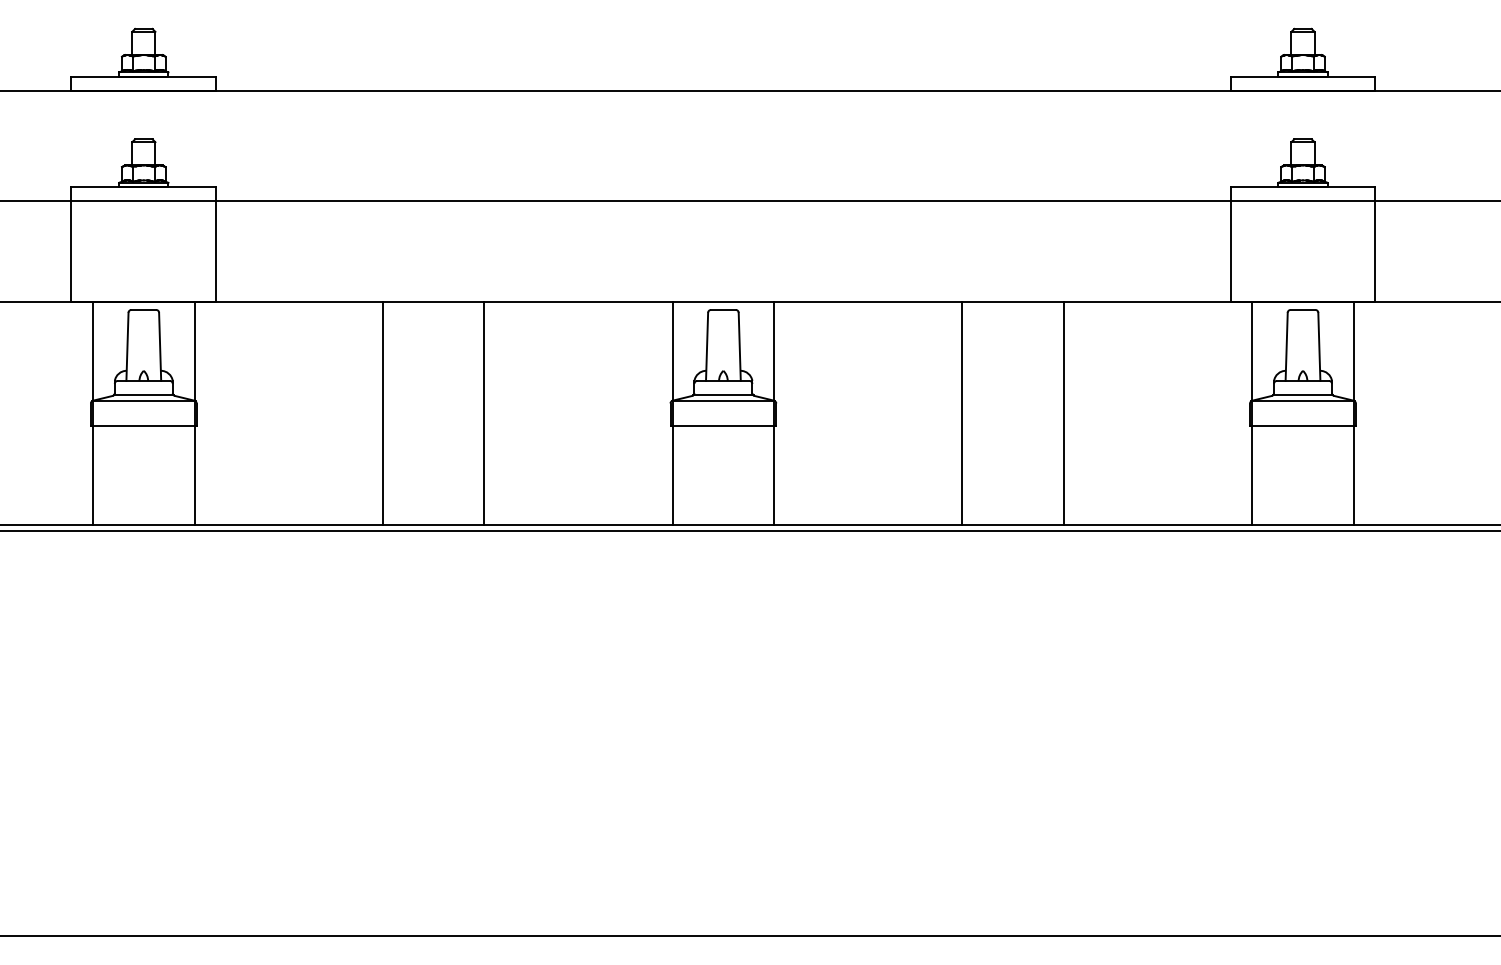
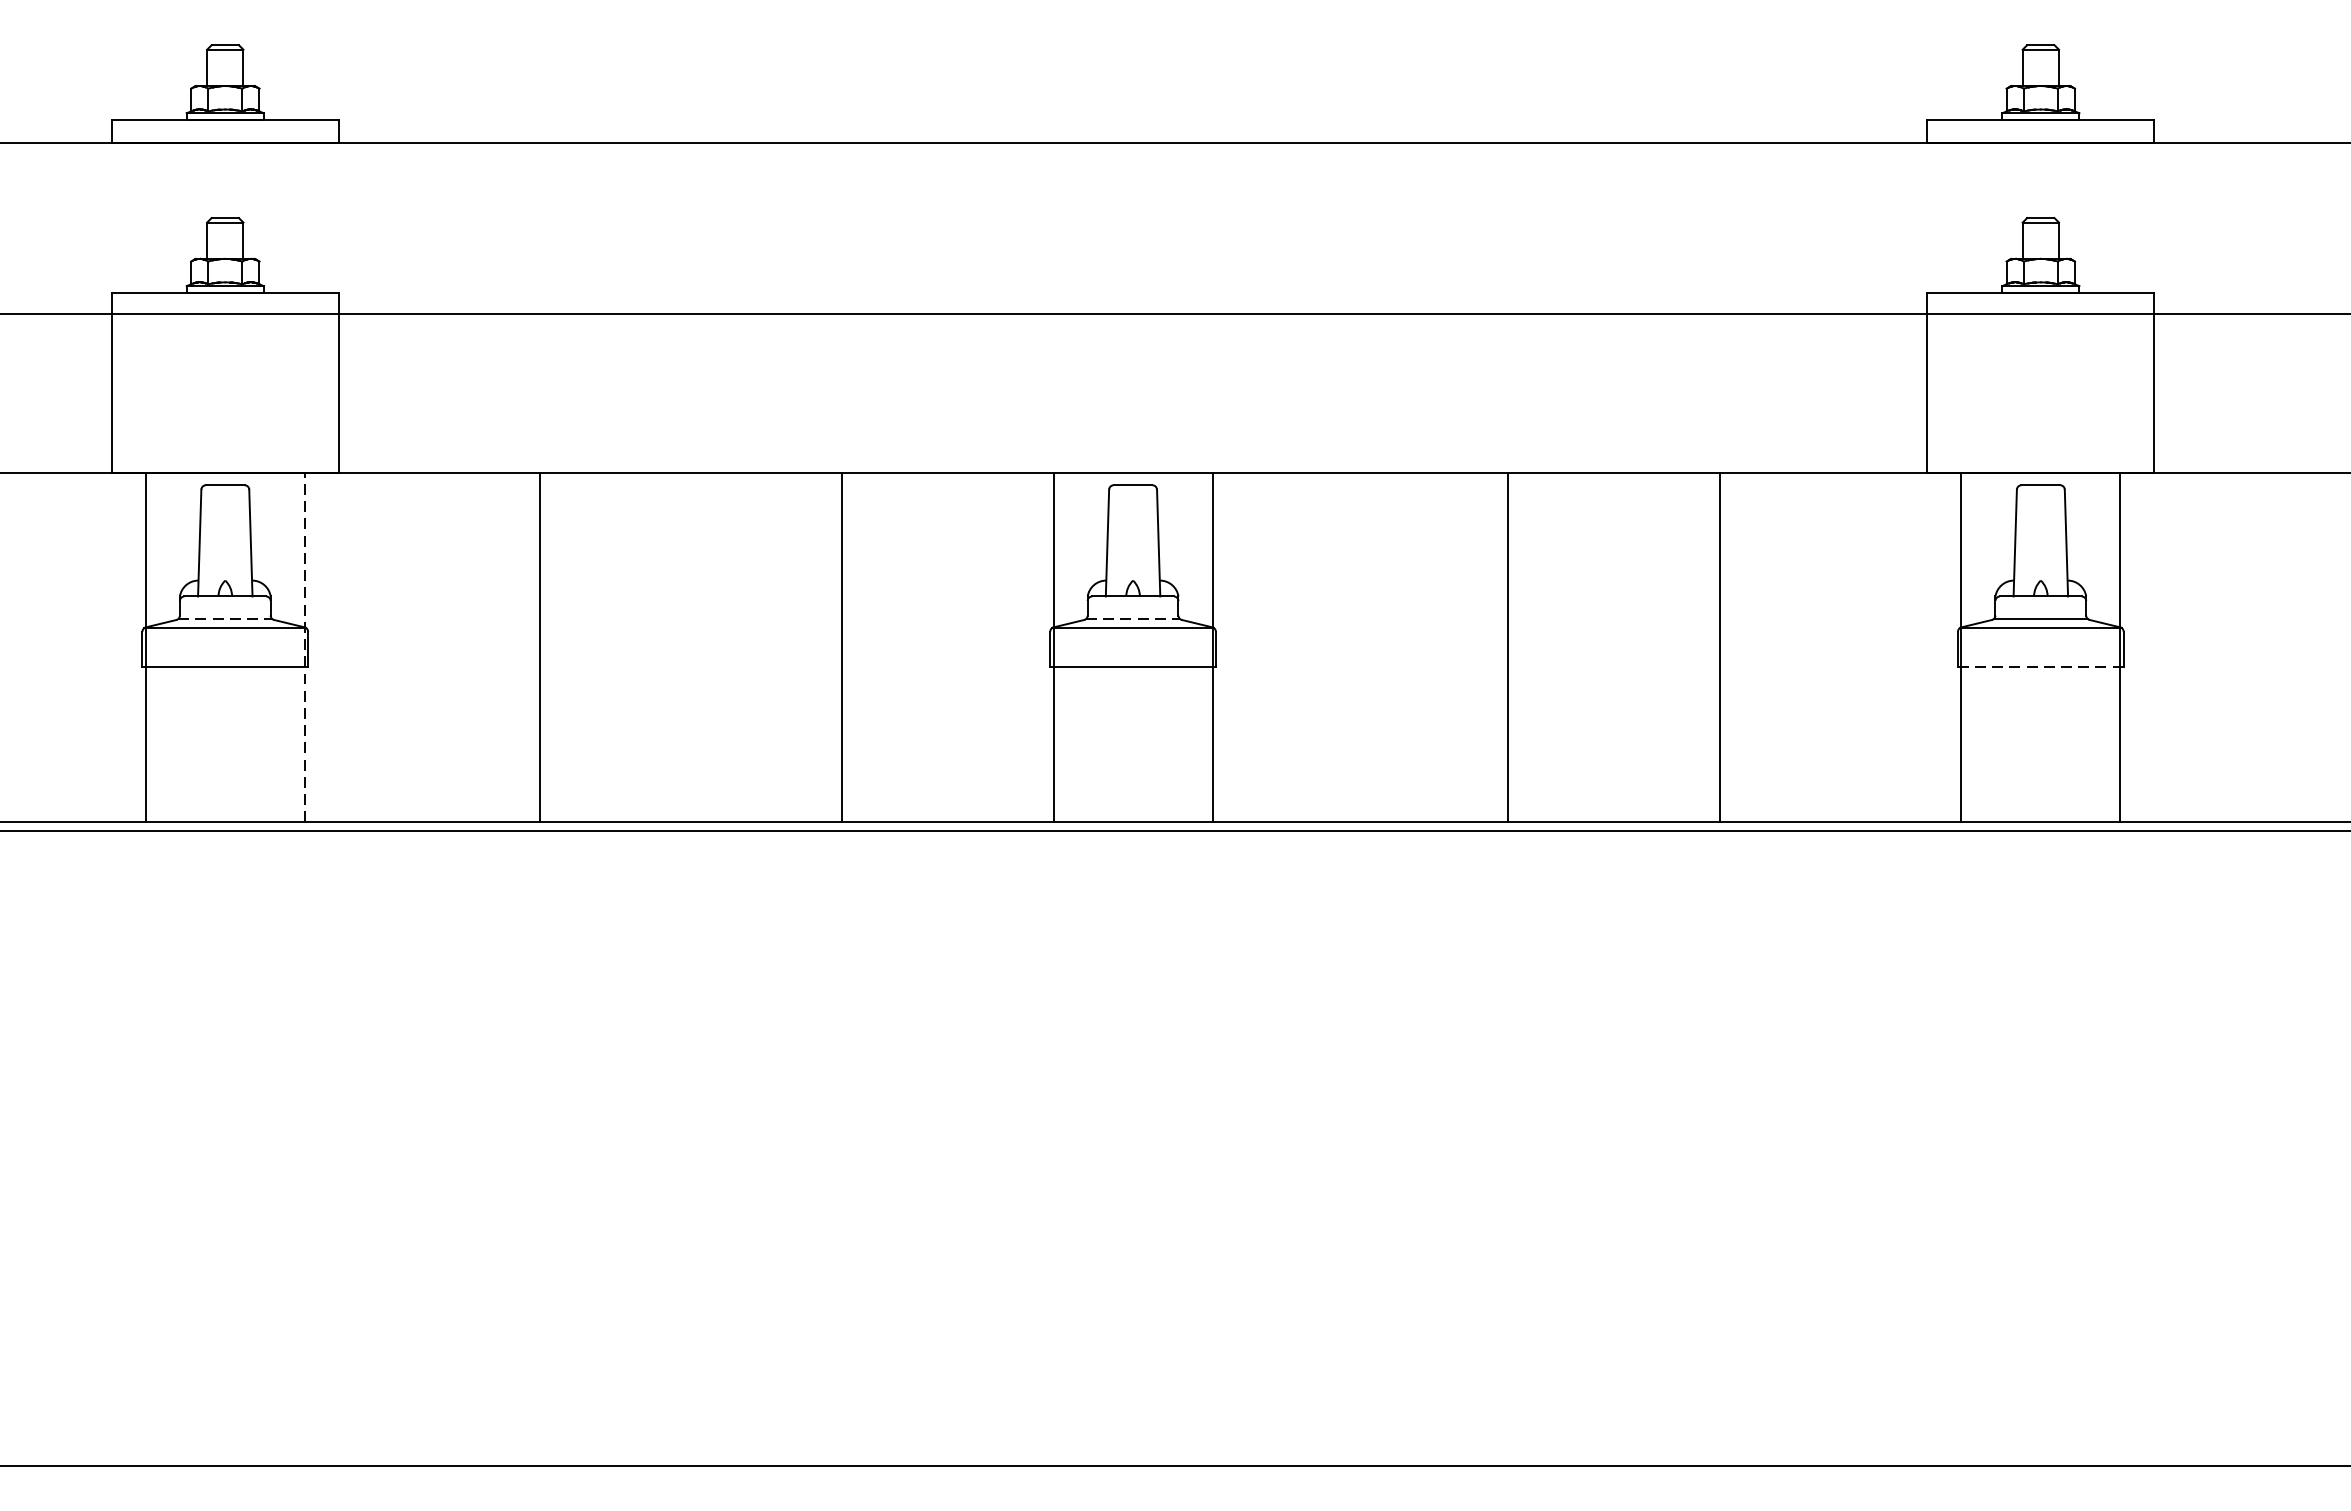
line: (144, 395) -> (226, 619), solid -> dashed
line: (723, 395) -> (1133, 619), solid -> dashed
line: (194, 413) -> (304, 647), solid -> dashed
line: (382, 413) -> (539, 647), moved
line: (484, 413) -> (841, 647), moved
line: (1063, 413) -> (1718, 647), moved
line: (1303, 425) -> (2041, 666), solid -> dashed

